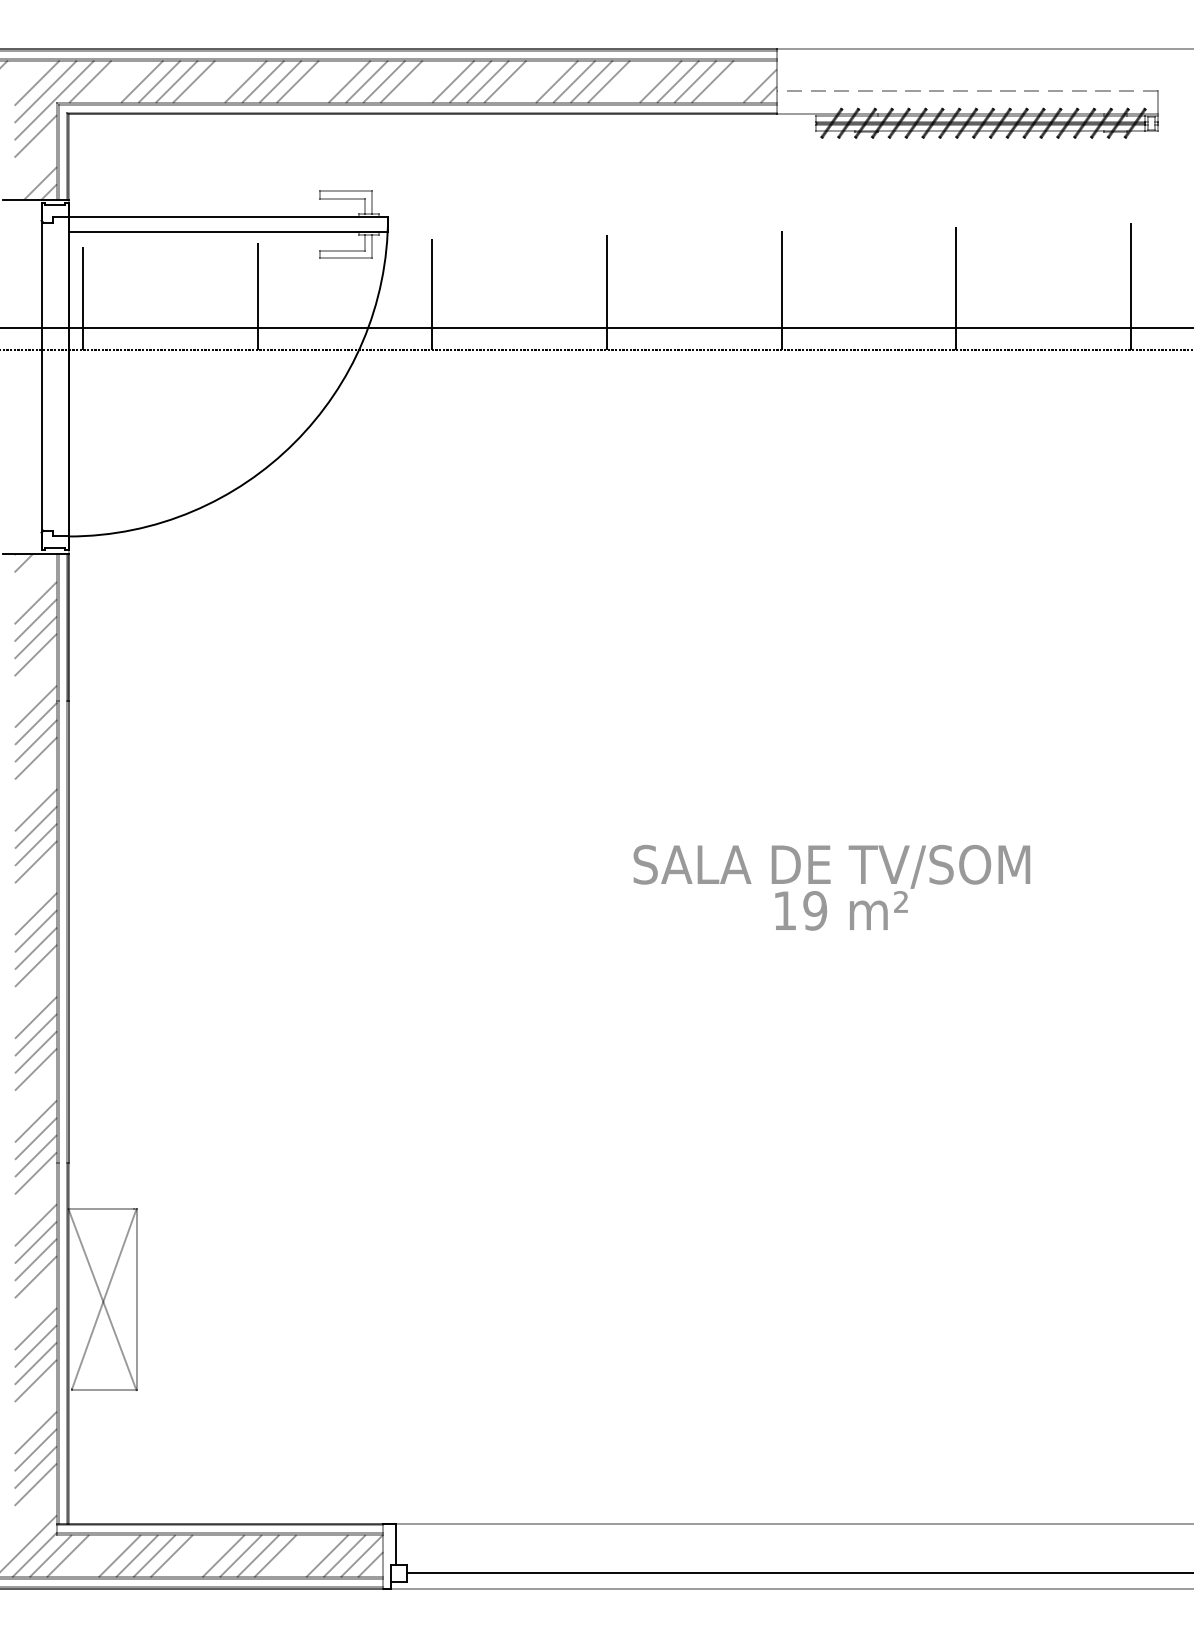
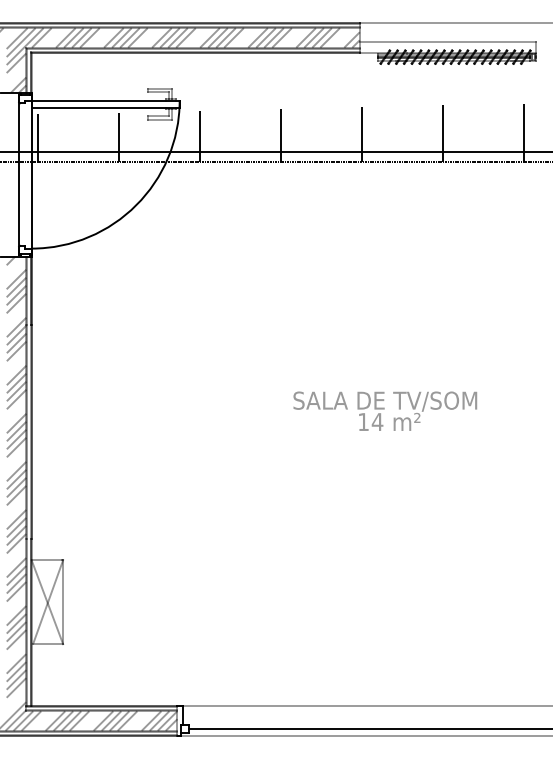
line: (966, 91) -> (447, 42), dashed -> solid
text: (814, 911) -> (377, 422), 19 -> 14

